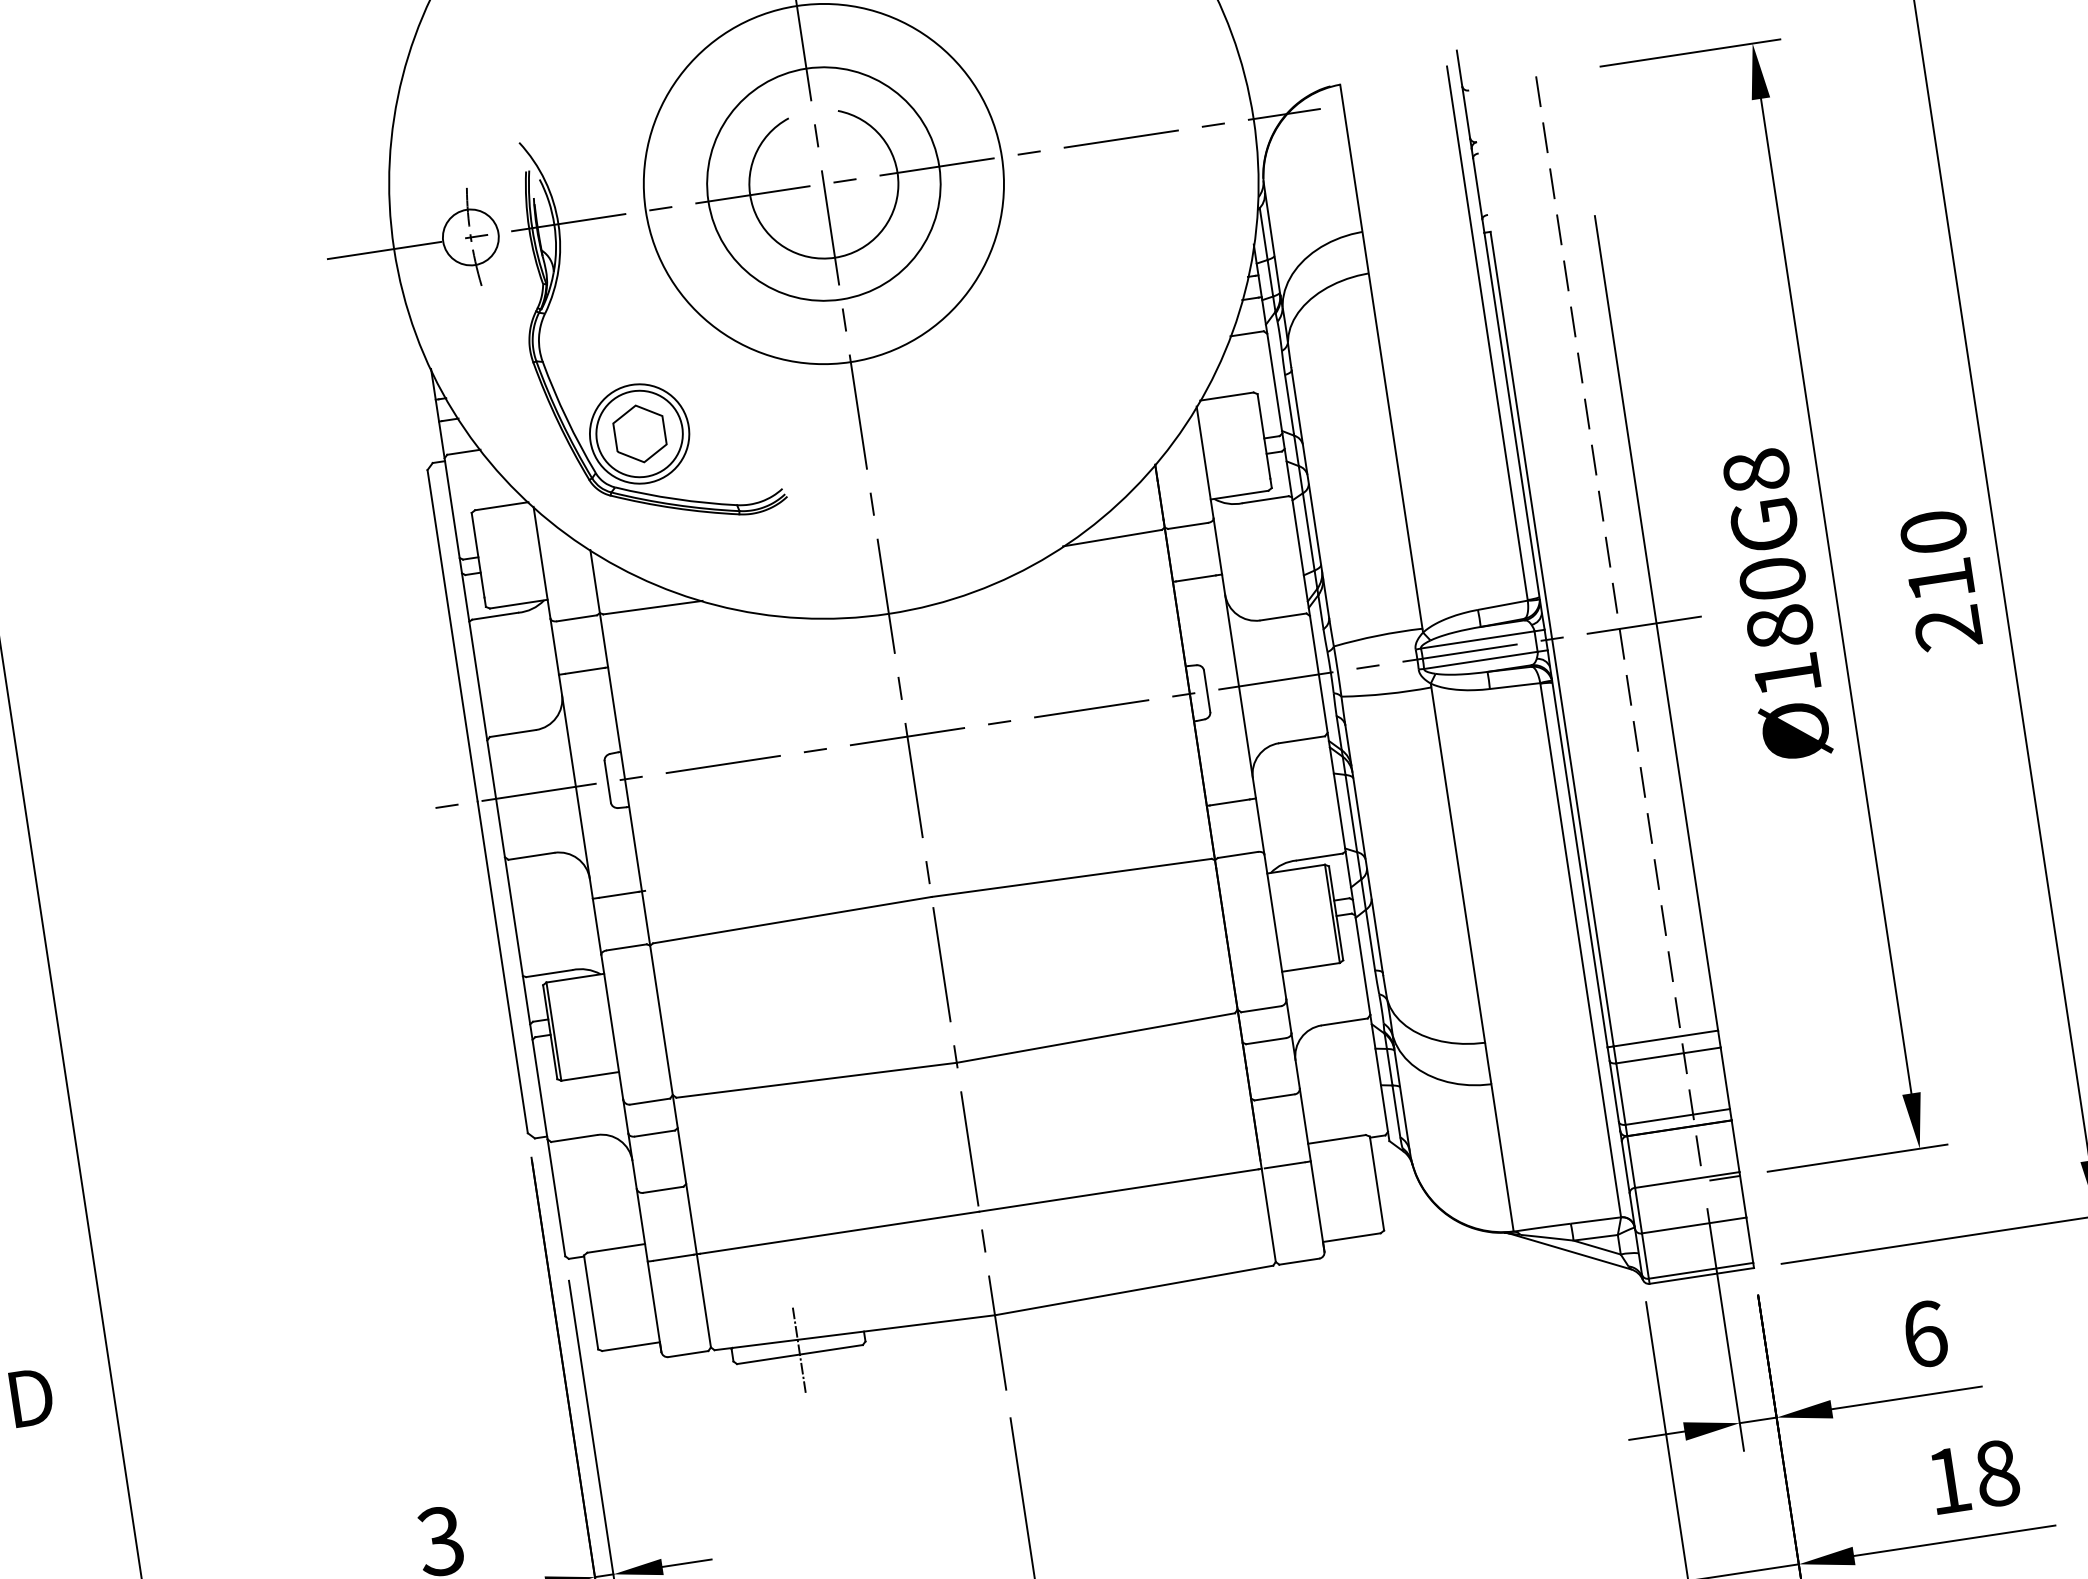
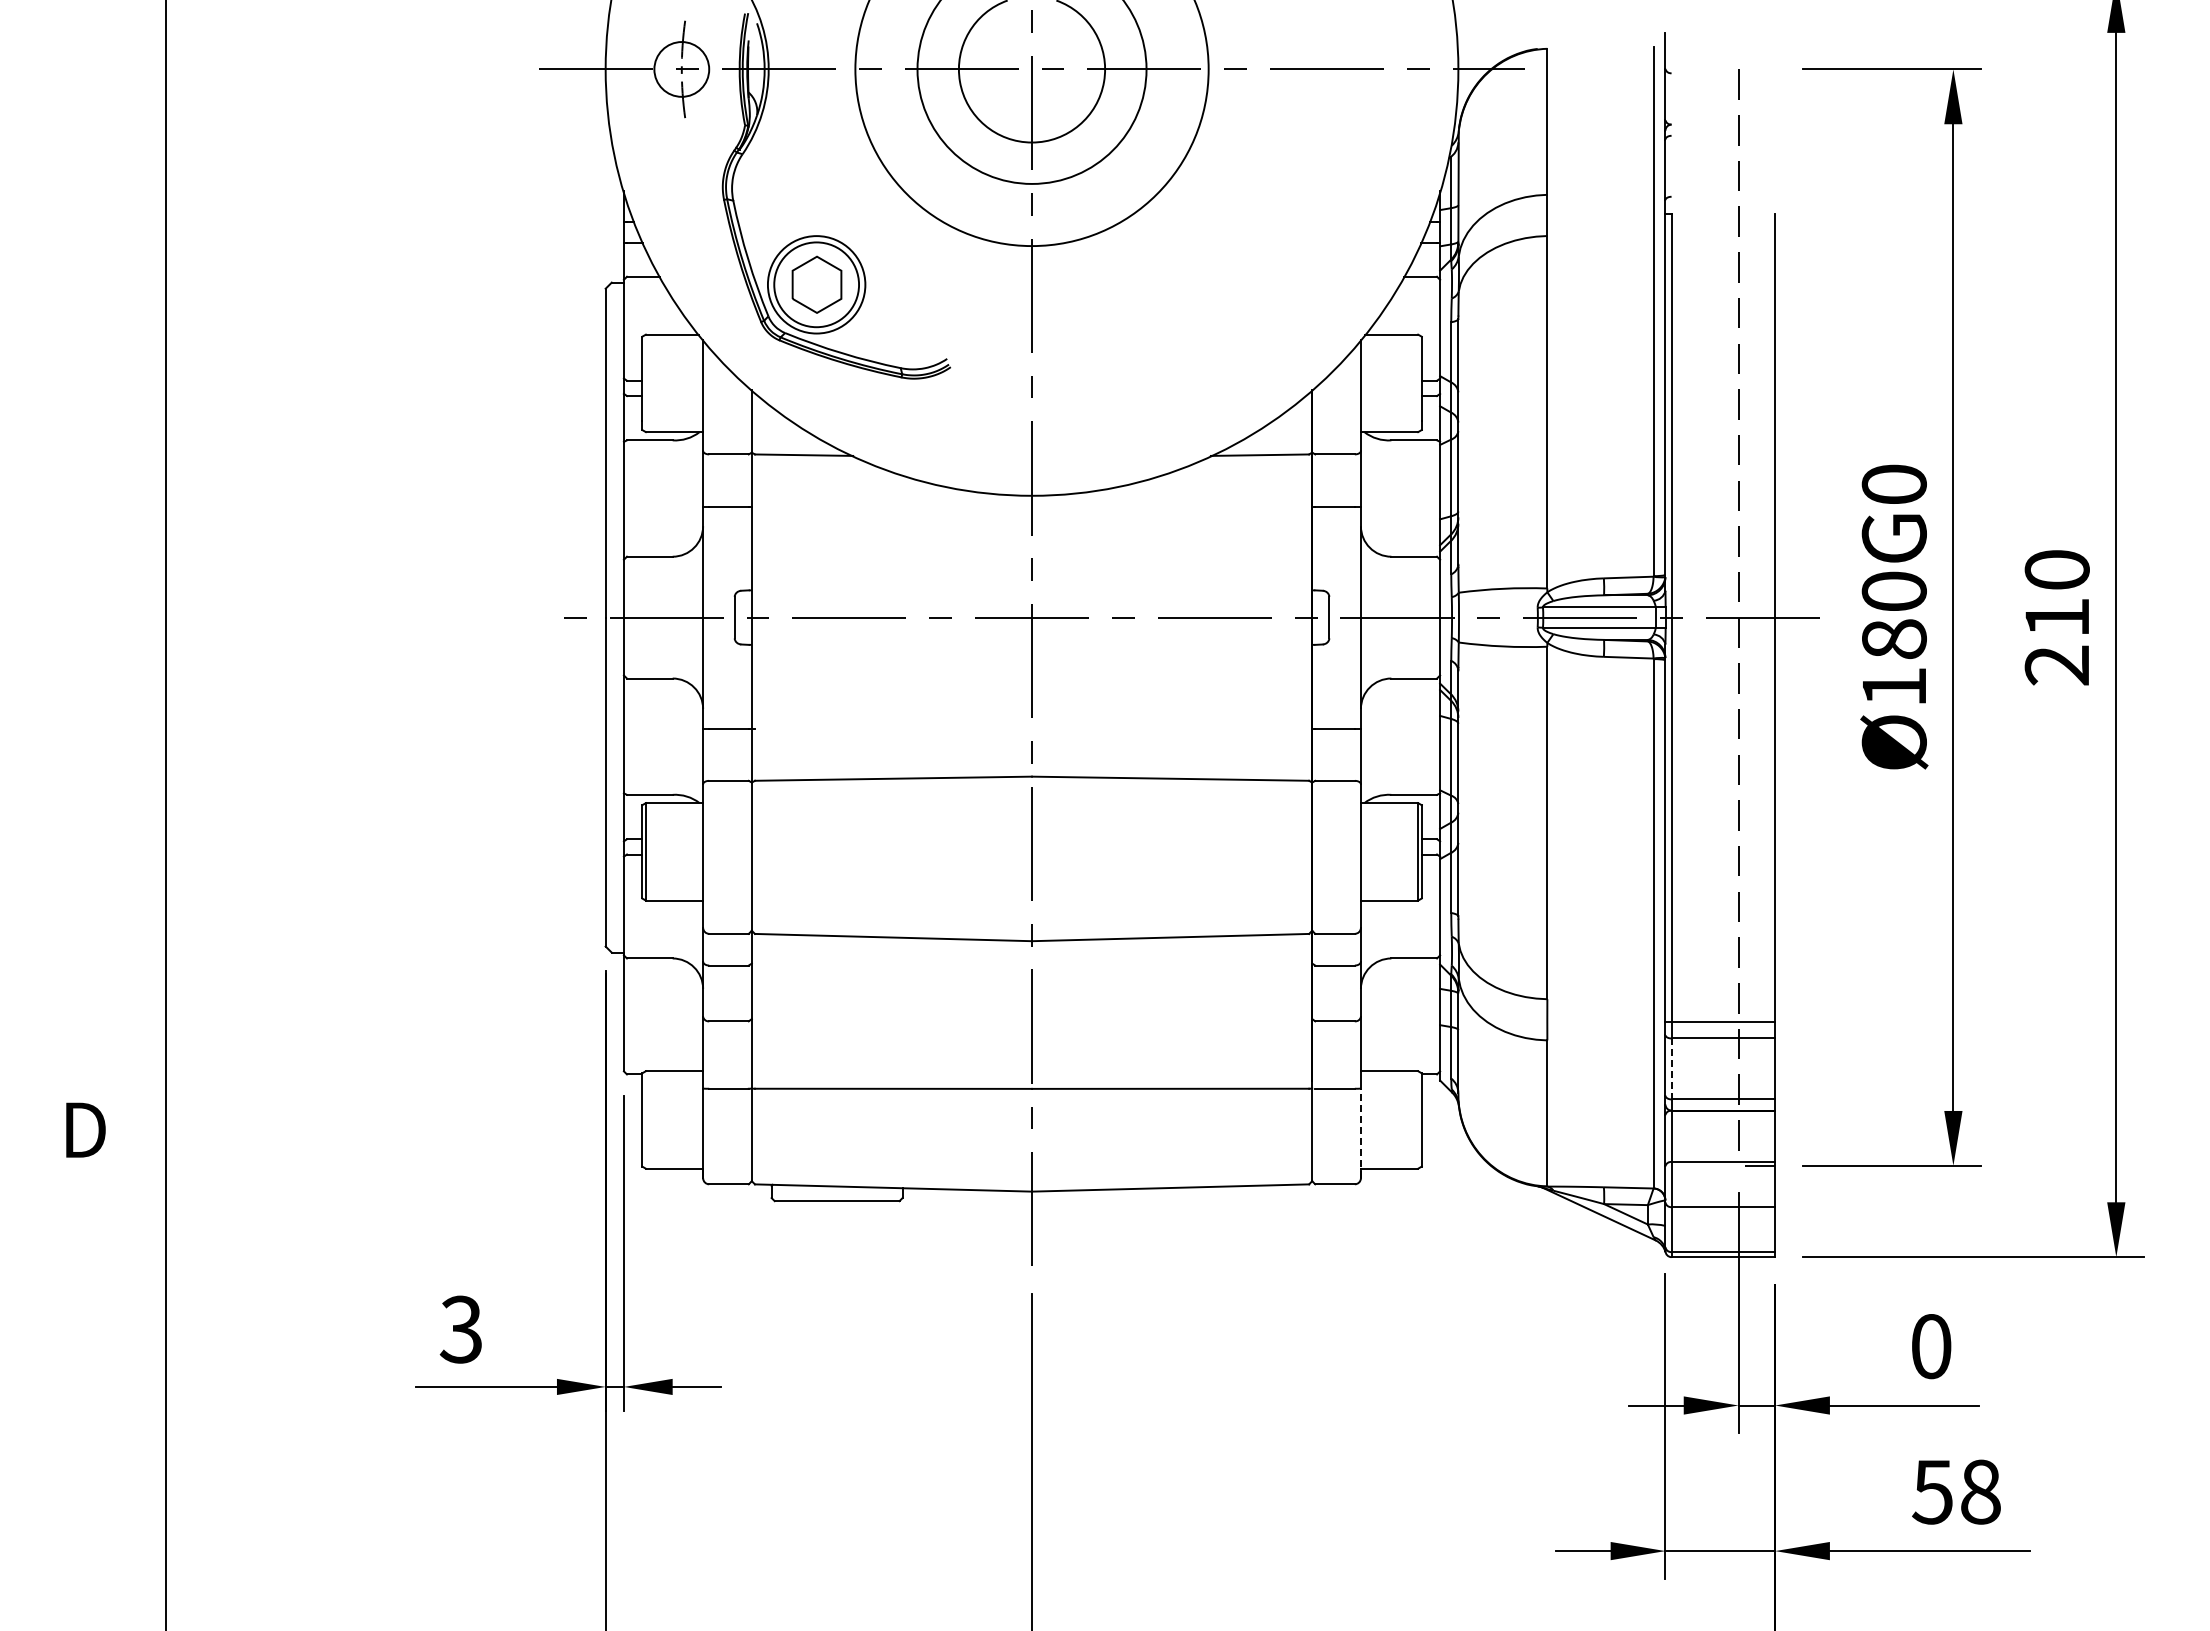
text: (1755, 471) -> (1893, 484), Ø180G8 -> Ø180G0
line: (1620, 1094) -> (1671, 1069), solid -> dashed
line: (1317, 1206) -> (1360, 1133), solid -> dashed
text: (1925, 1334) -> (1931, 1346), 6 -> 0
line: (799, 1350) -> (837, 1197), removed
text: (1948, 1481) -> (1932, 1492), 18 -> 58

